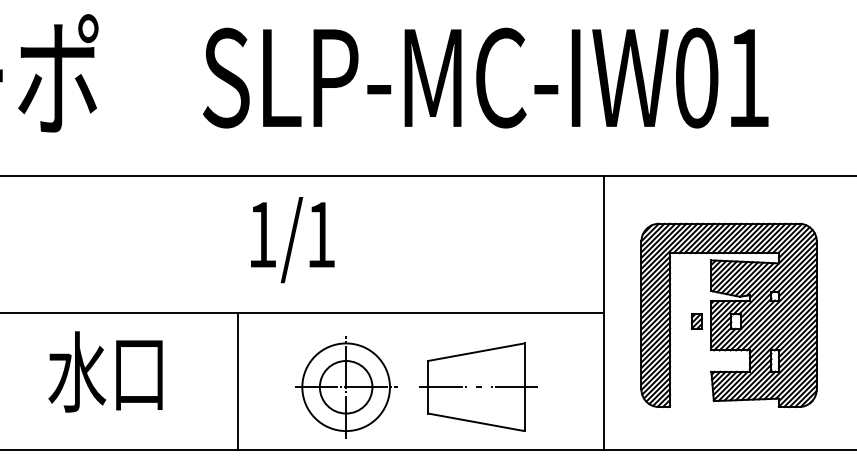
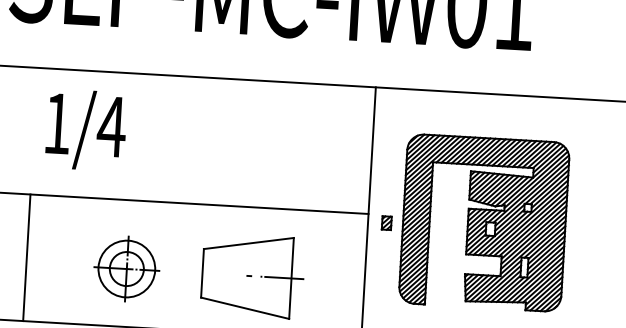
text: (320, 234) -> (111, 126), 1/1 -> 1/4
part: (696, 321) -> (386, 222), moved
part: (346, 387) -> (127, 269), size x0.7
line: (442, 387) -> (215, 274), removed

